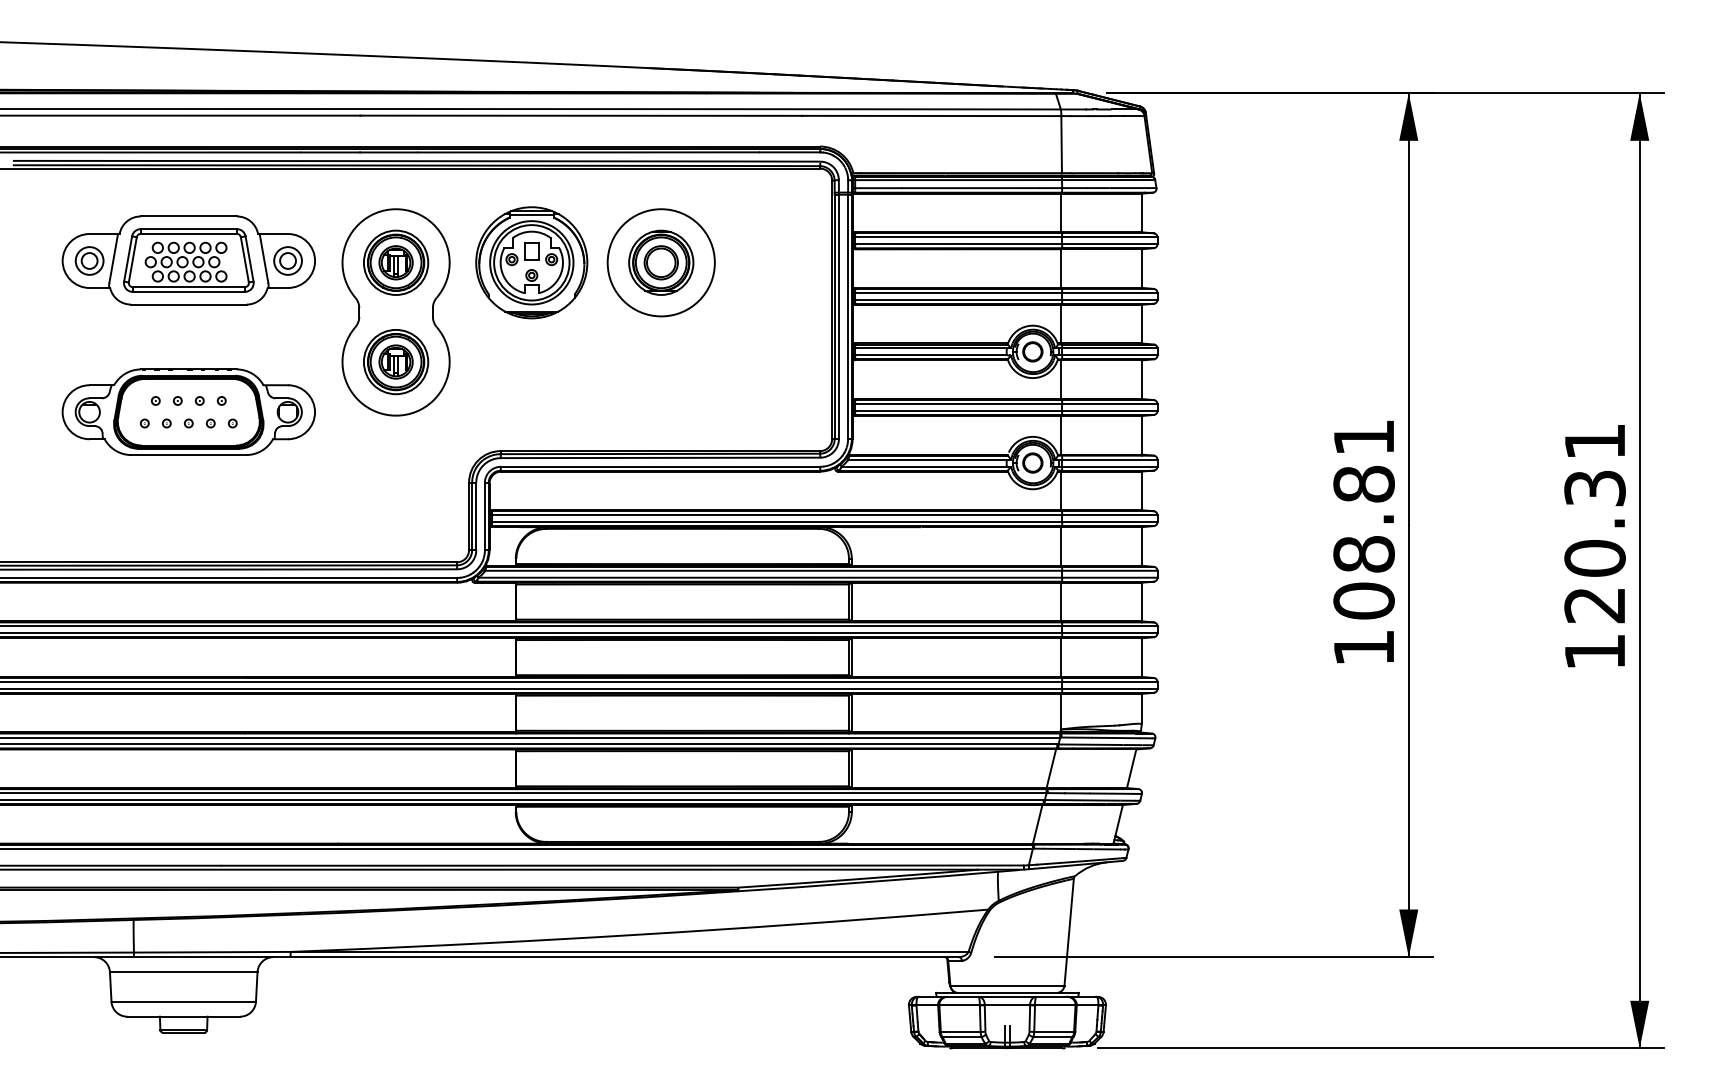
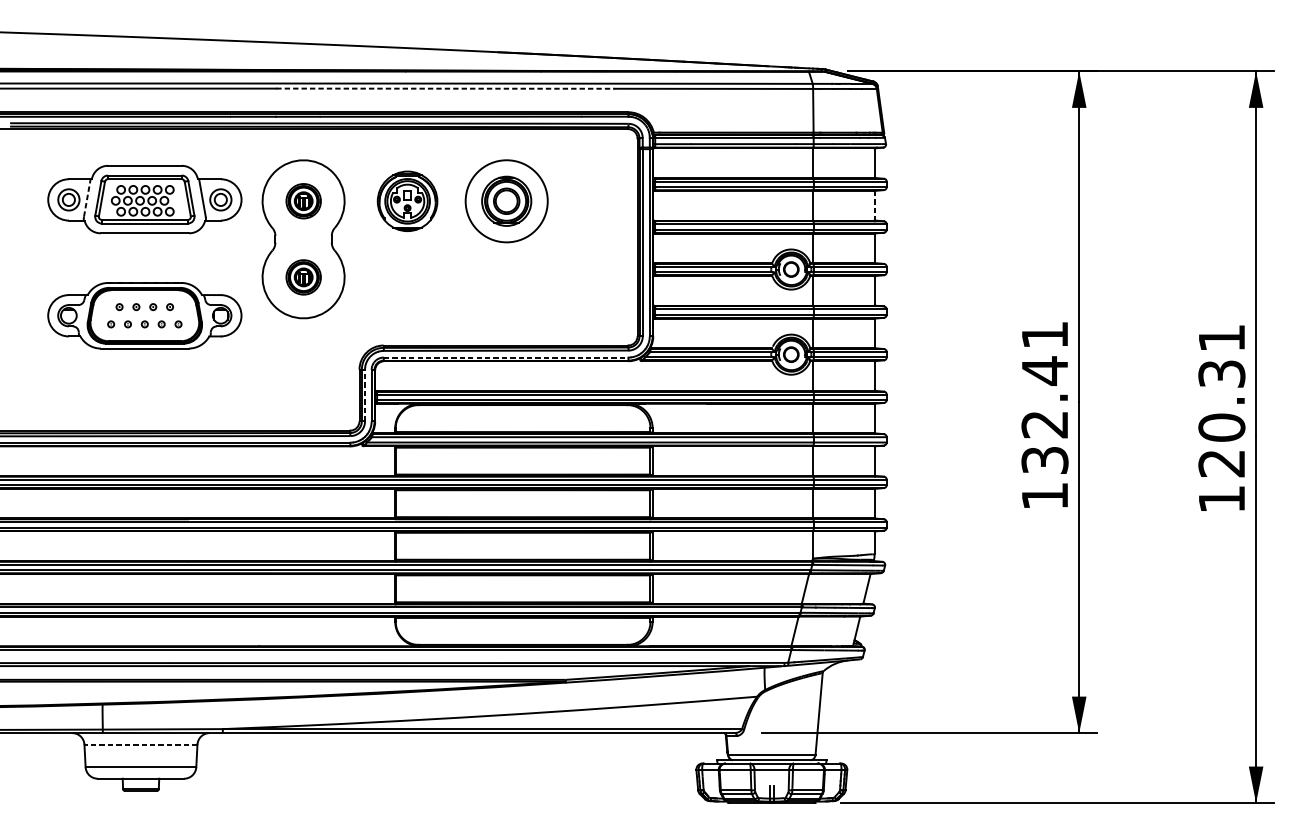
line: (581, 115) -> (445, 88), solid -> dashed
line: (113, 258) -> (87, 198), solid -> dashed
part: (396, 262) -> (303, 201), size x0.7
part: (531, 262) -> (407, 201), size x0.7
line: (1141, 269) -> (874, 206), solid -> dashed
part: (396, 362) -> (303, 277), size x0.7
line: (660, 466) -> (506, 357), solid -> dashed
line: (476, 516) -> (365, 395), solid -> dashed
text: (1363, 542) -> (1044, 415), 108.81 -> 132.41
line: (183, 972) -> (140, 744), solid -> dashed

